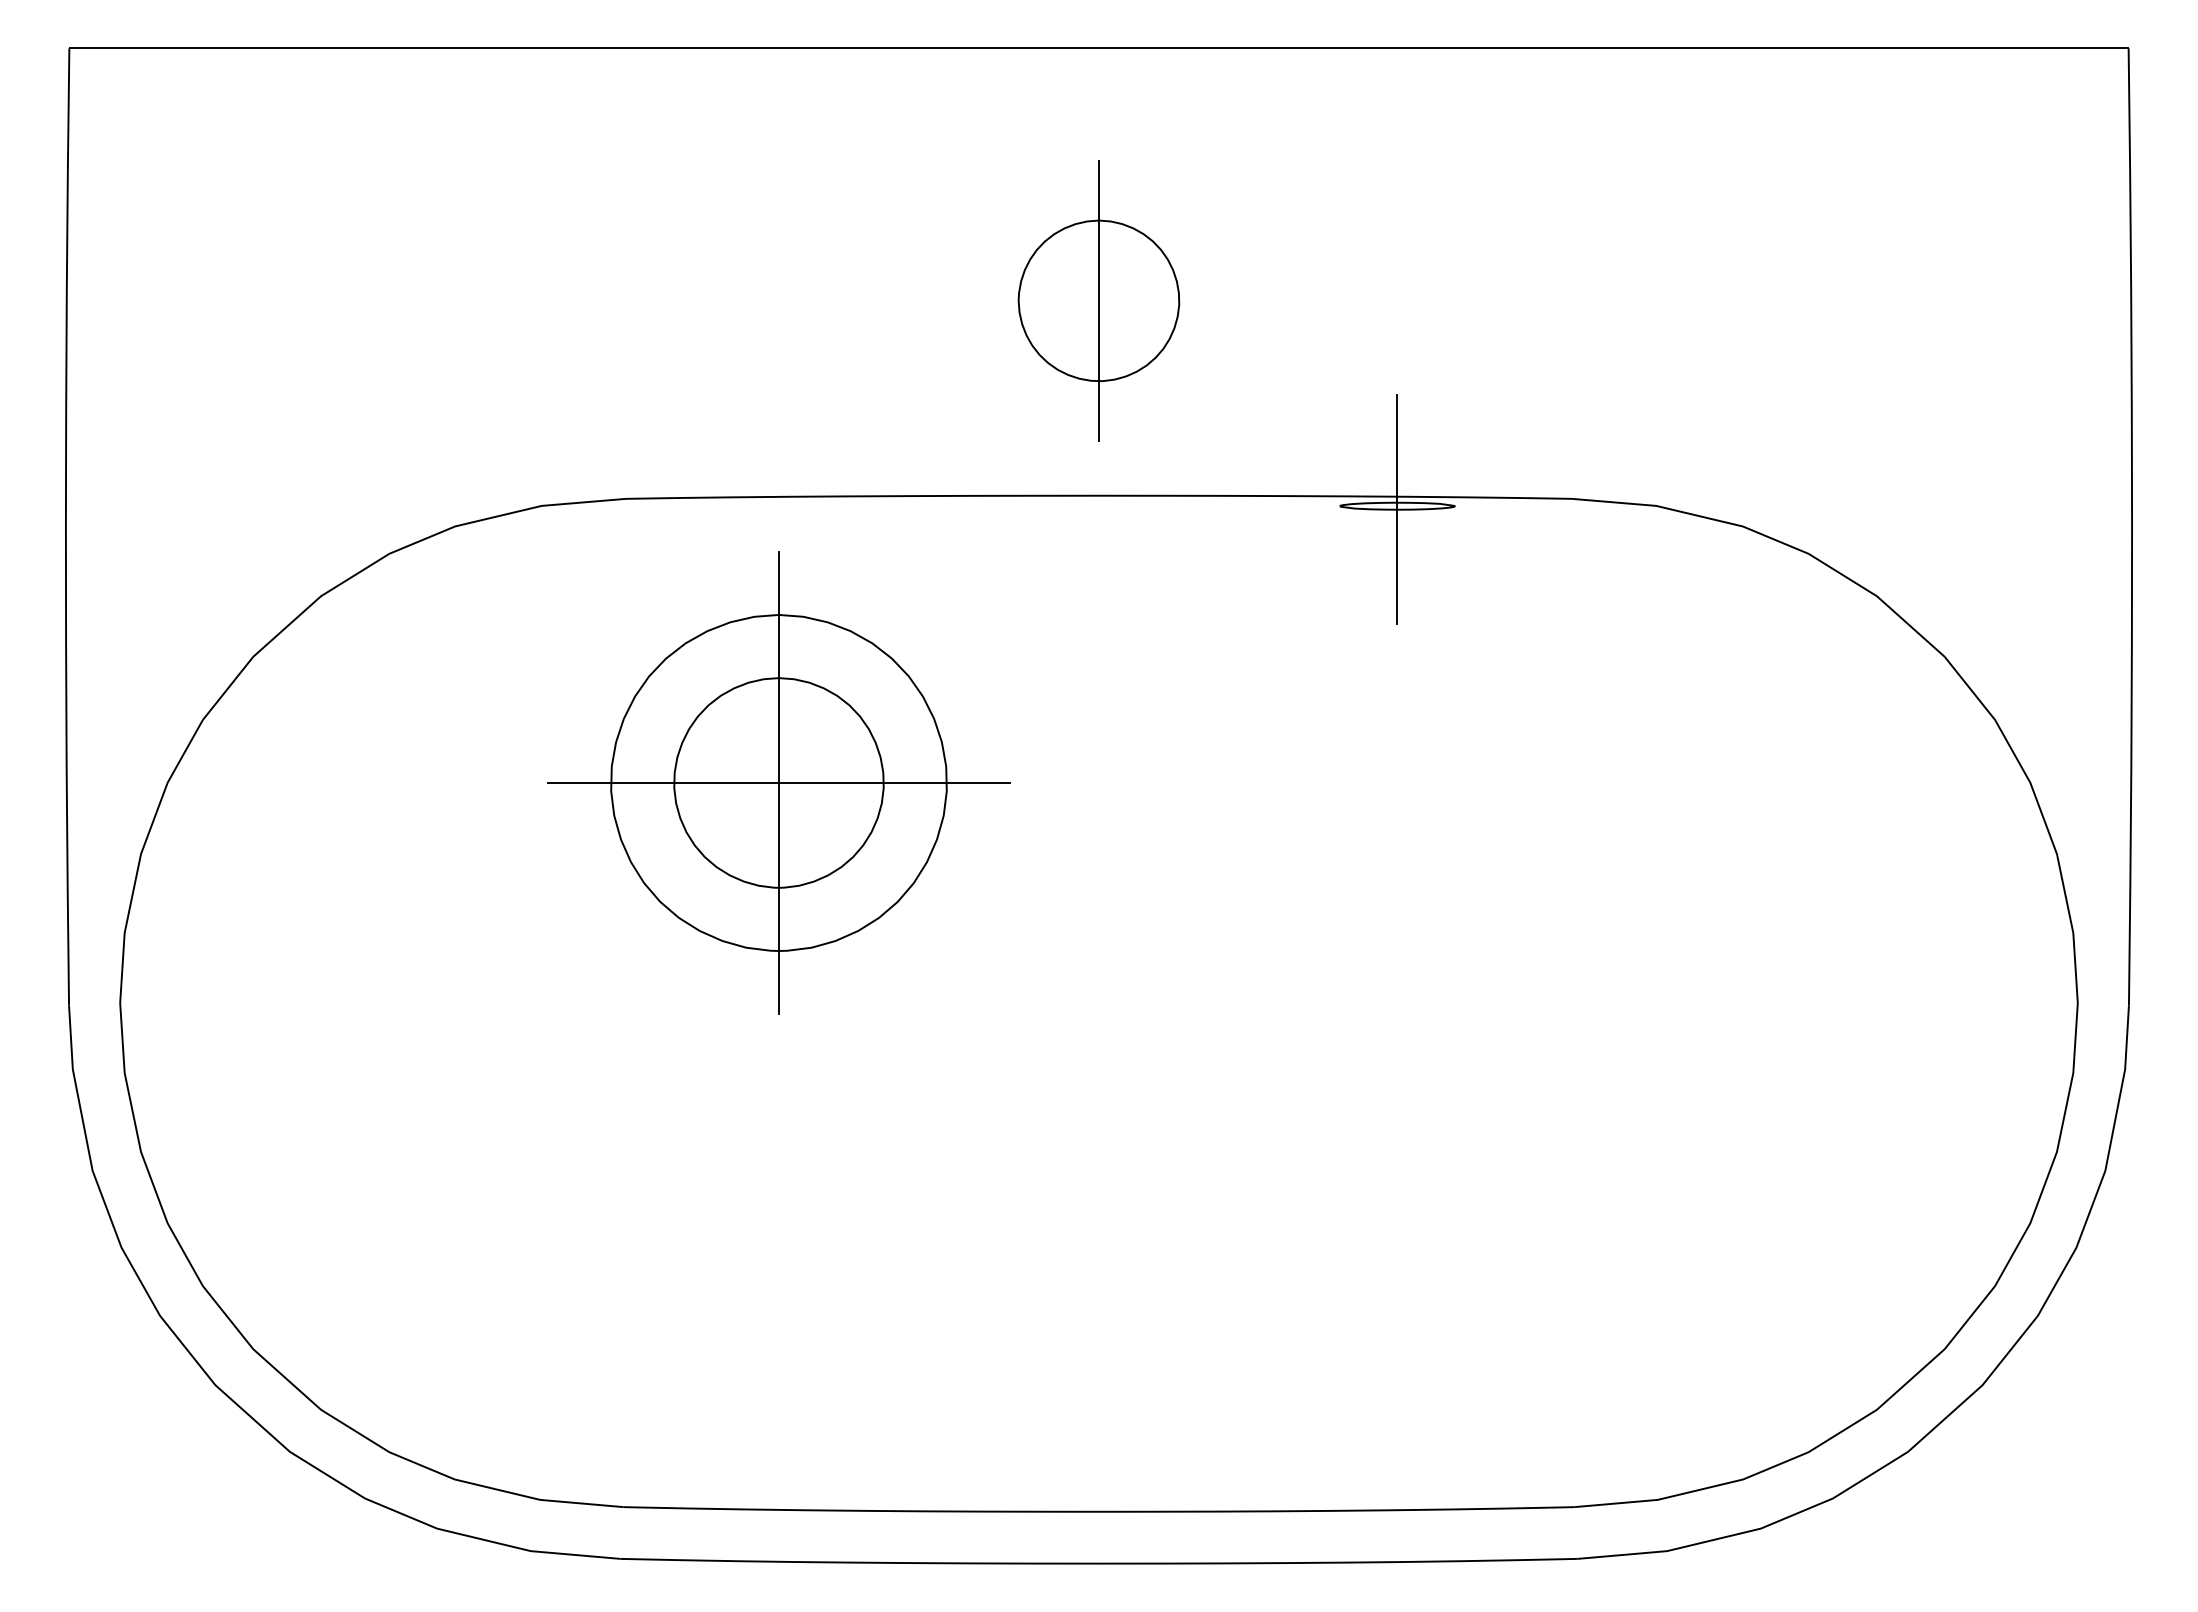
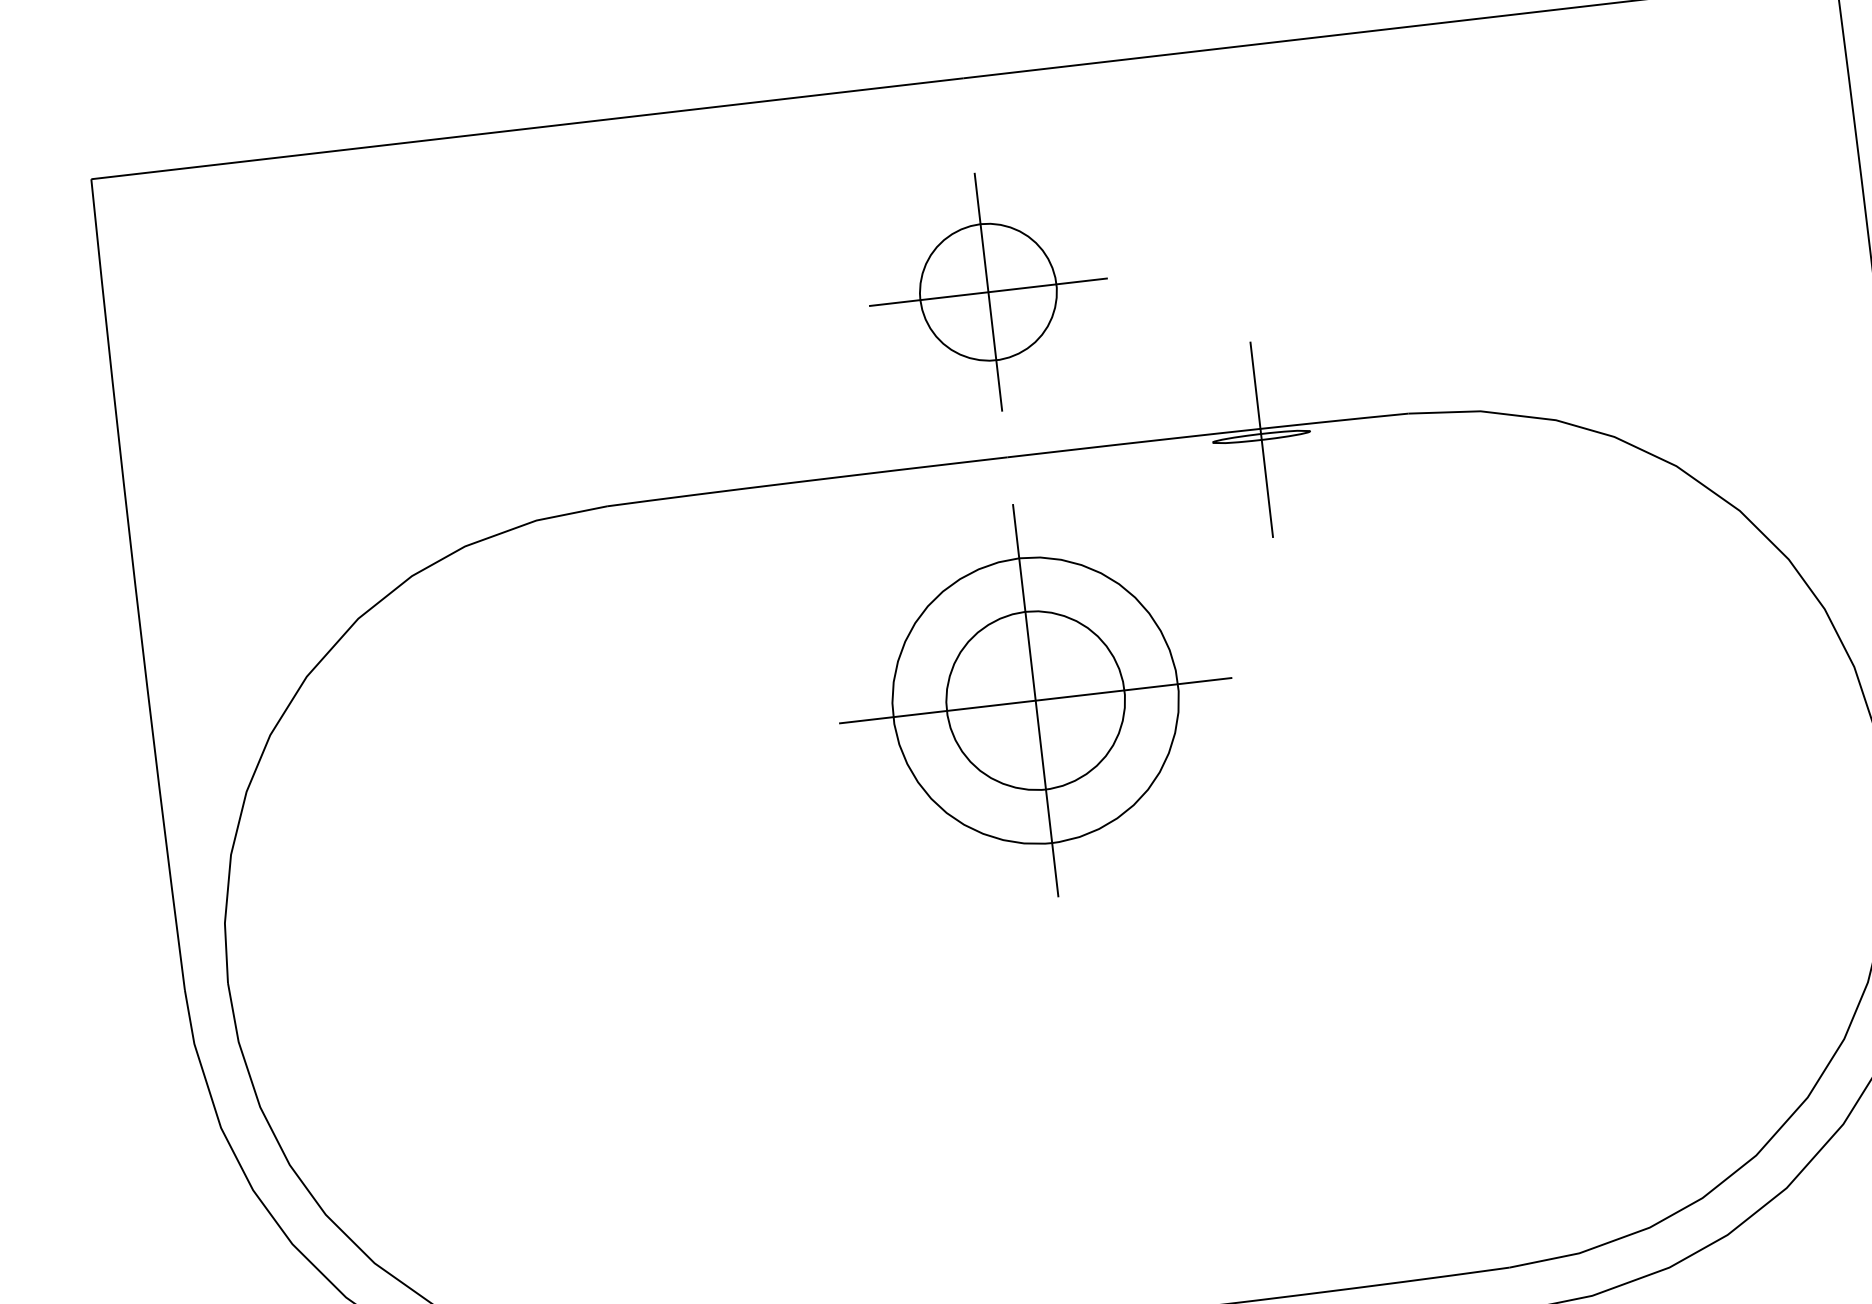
line: (1098, 300) -> (987, 291), added
part: (778, 782) -> (1035, 700), moved

